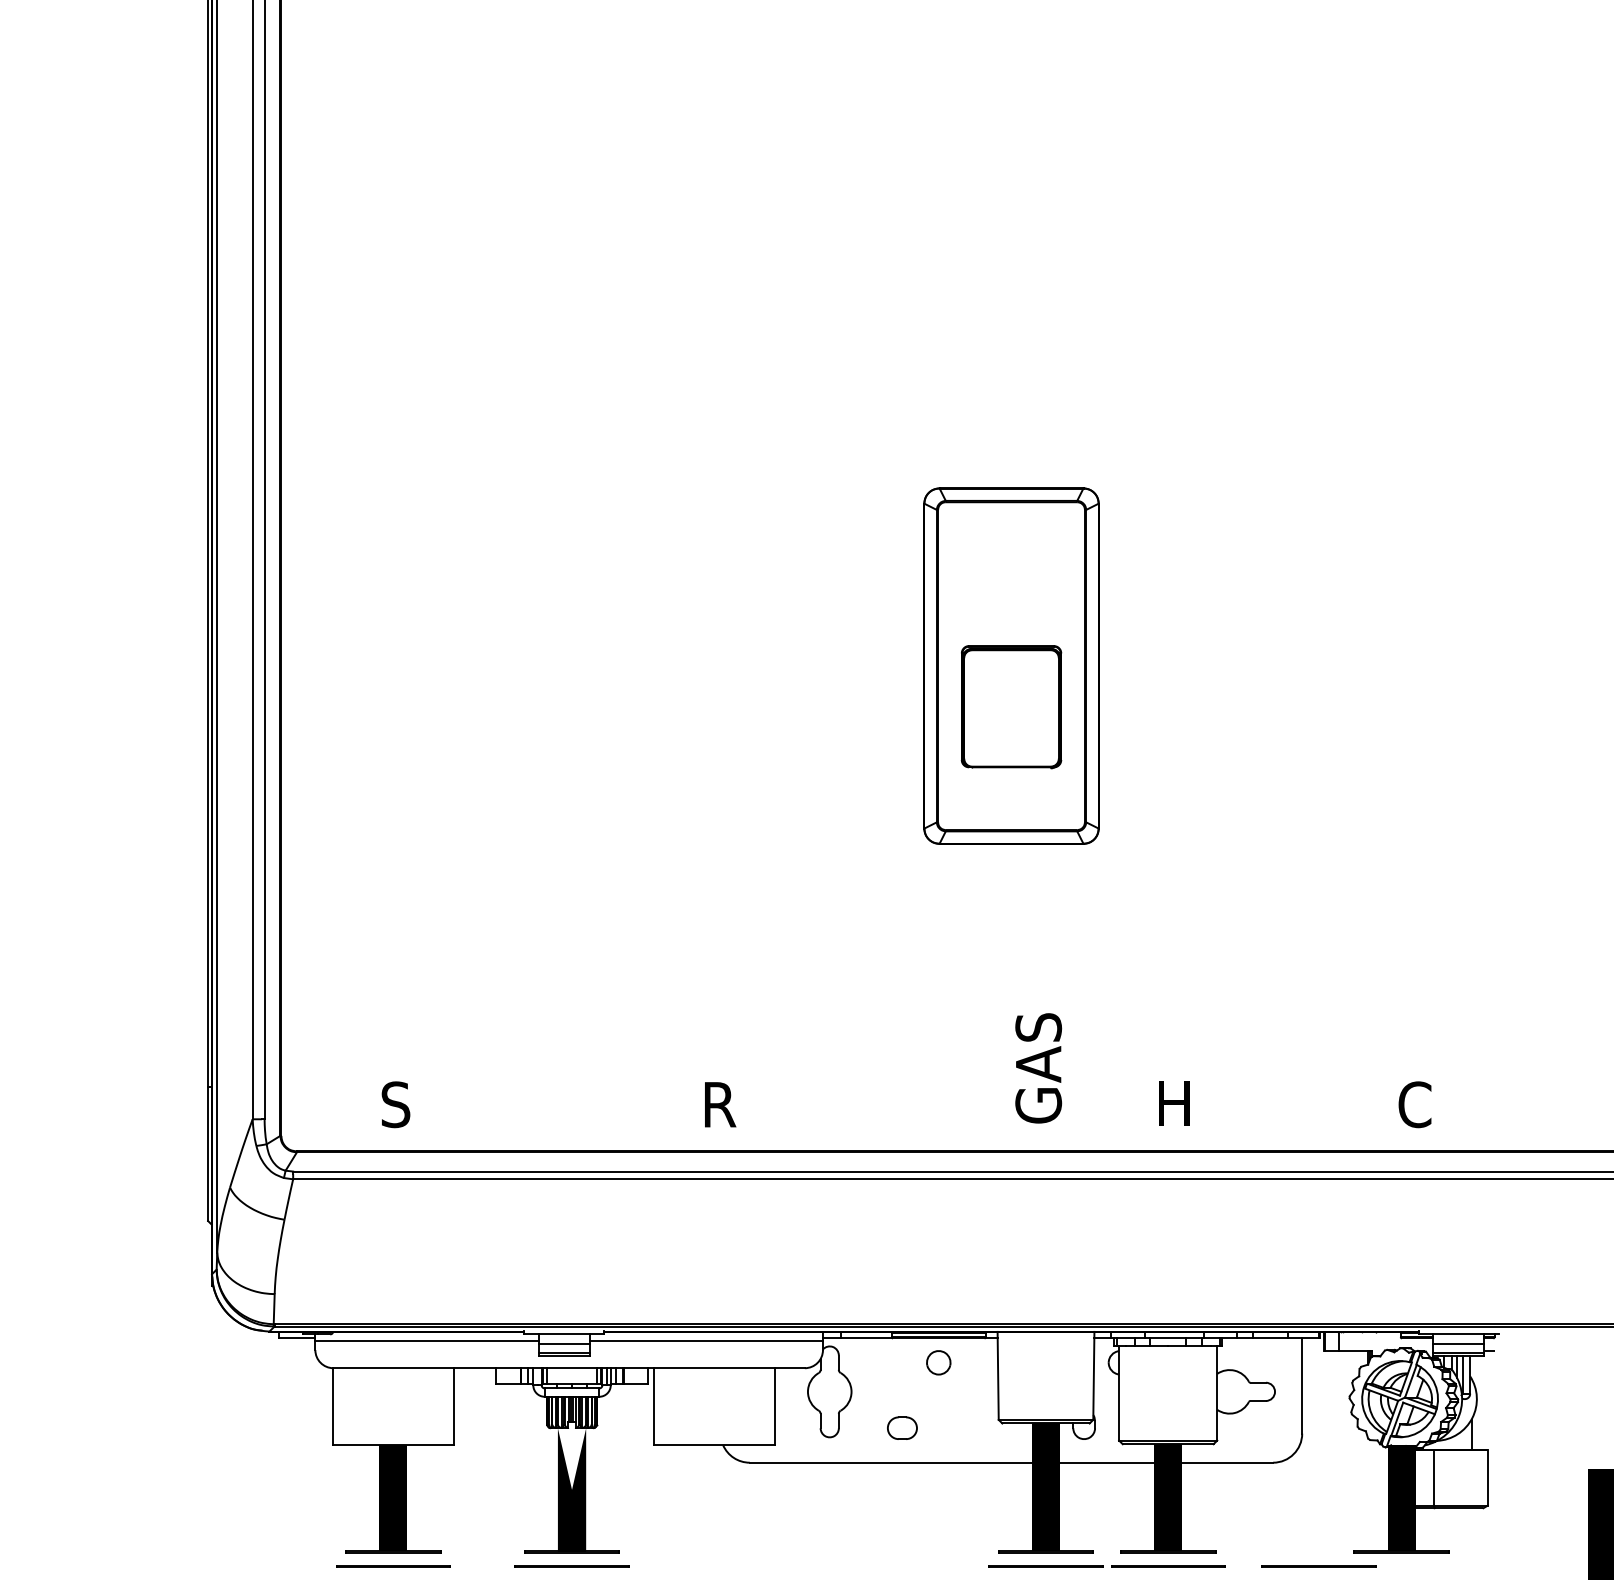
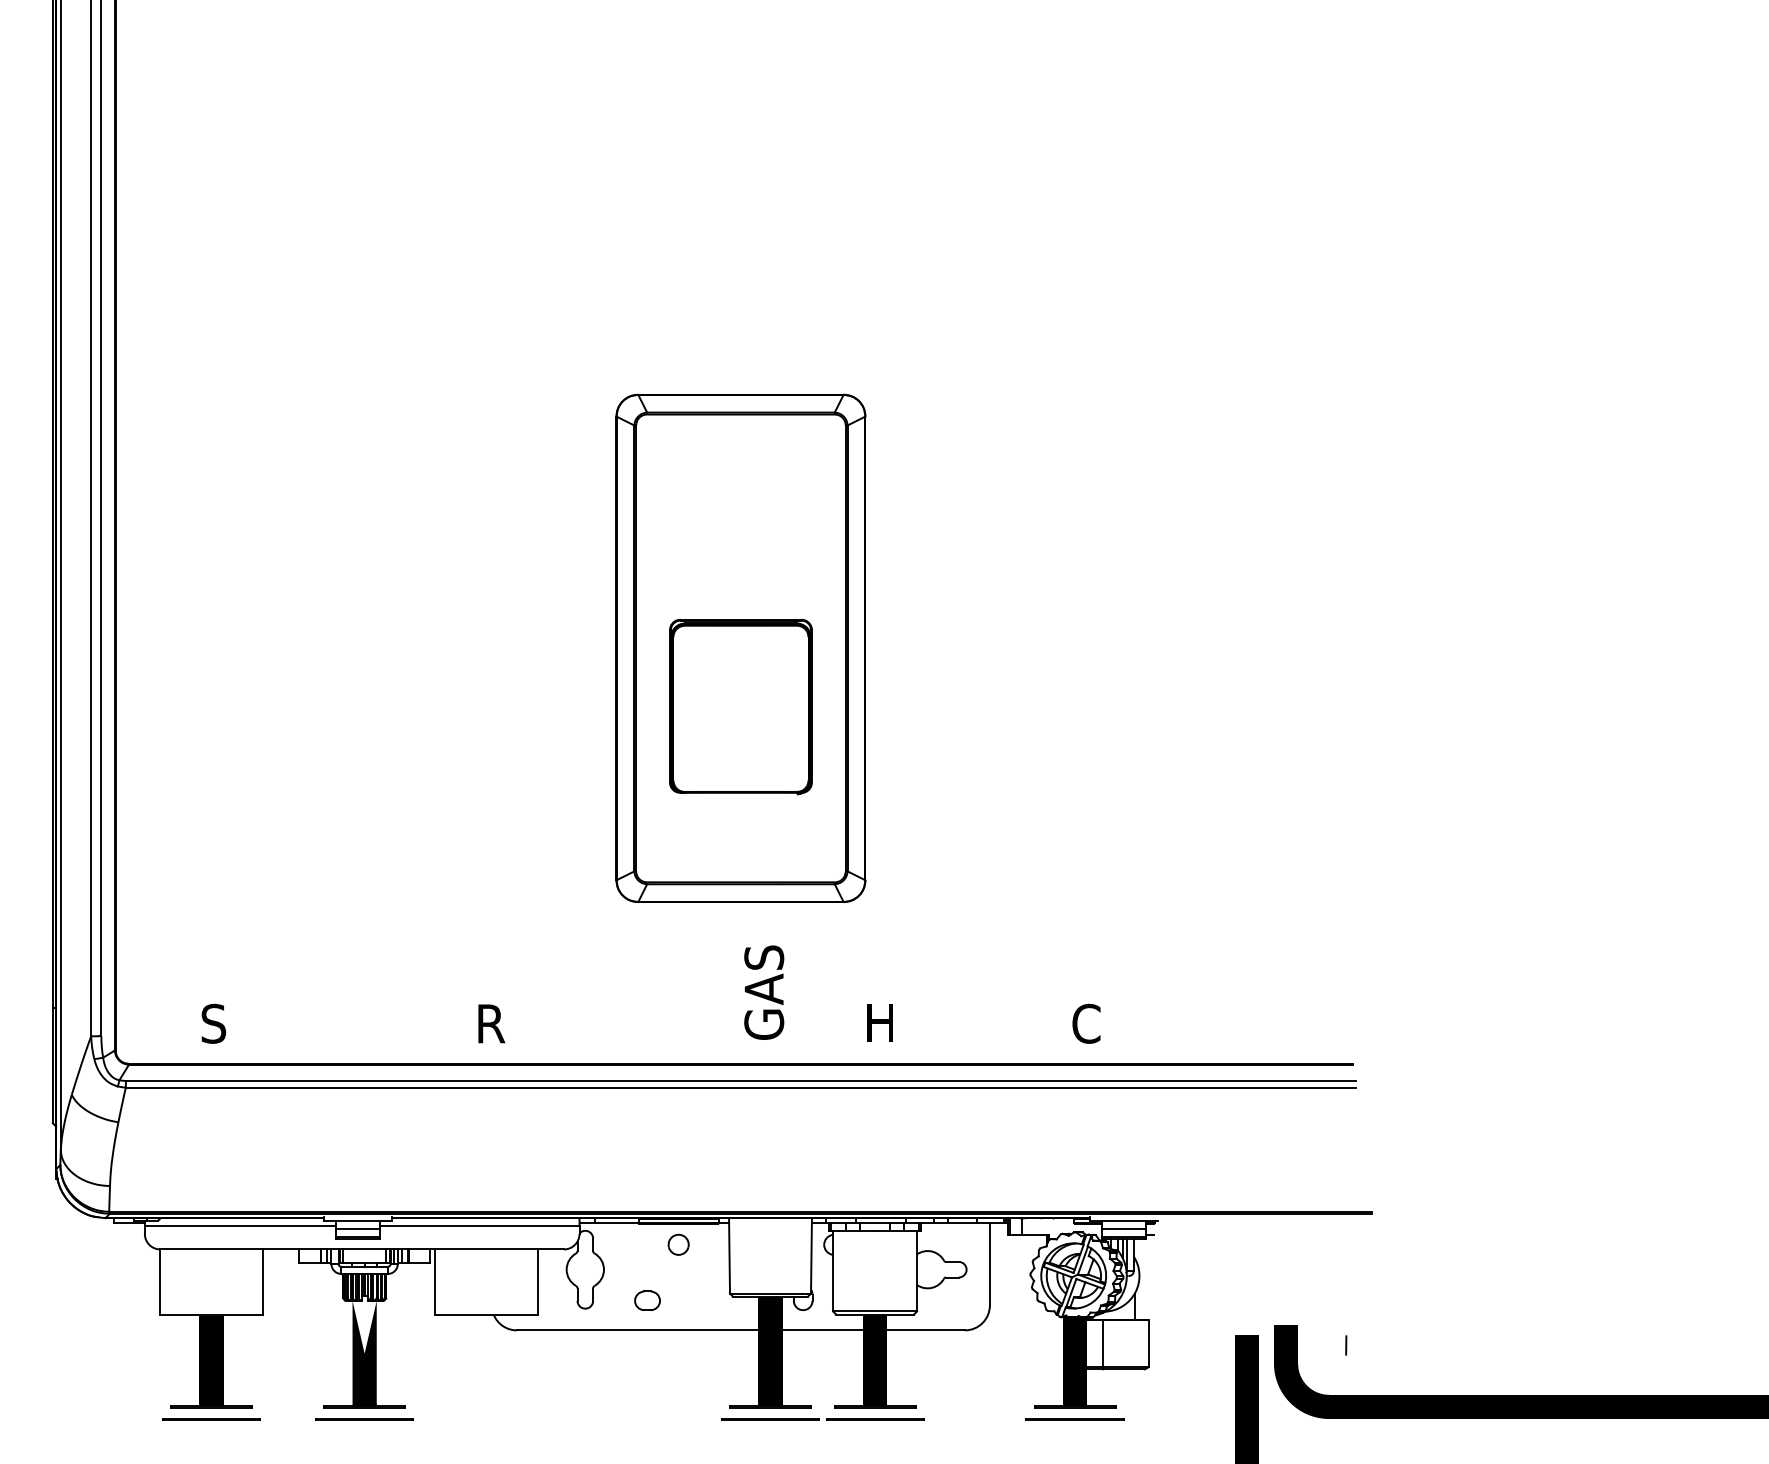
part: (1010, 665) -> (740, 647), size x1.67
line: (1318, 1566) -> (1074, 1419), moved

